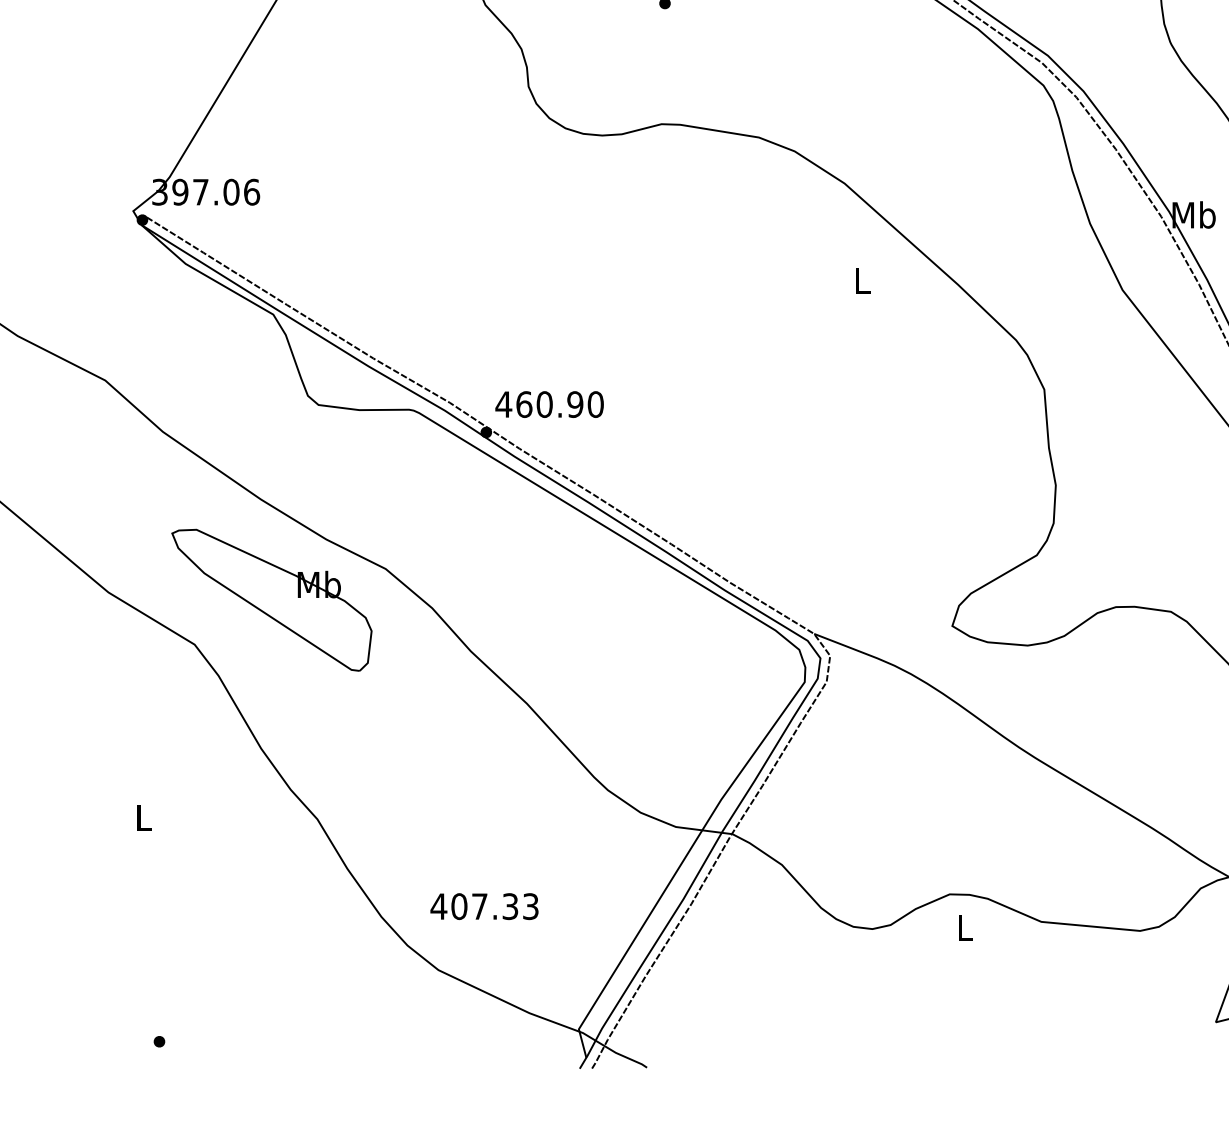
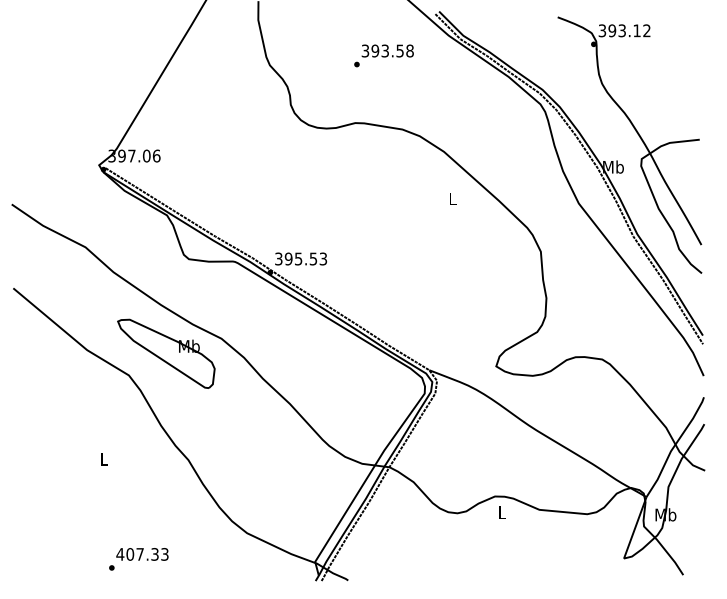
text: (548, 403) -> (300, 258), 460.90 -> 395.53
text: (484, 906) -> (142, 554), moved

